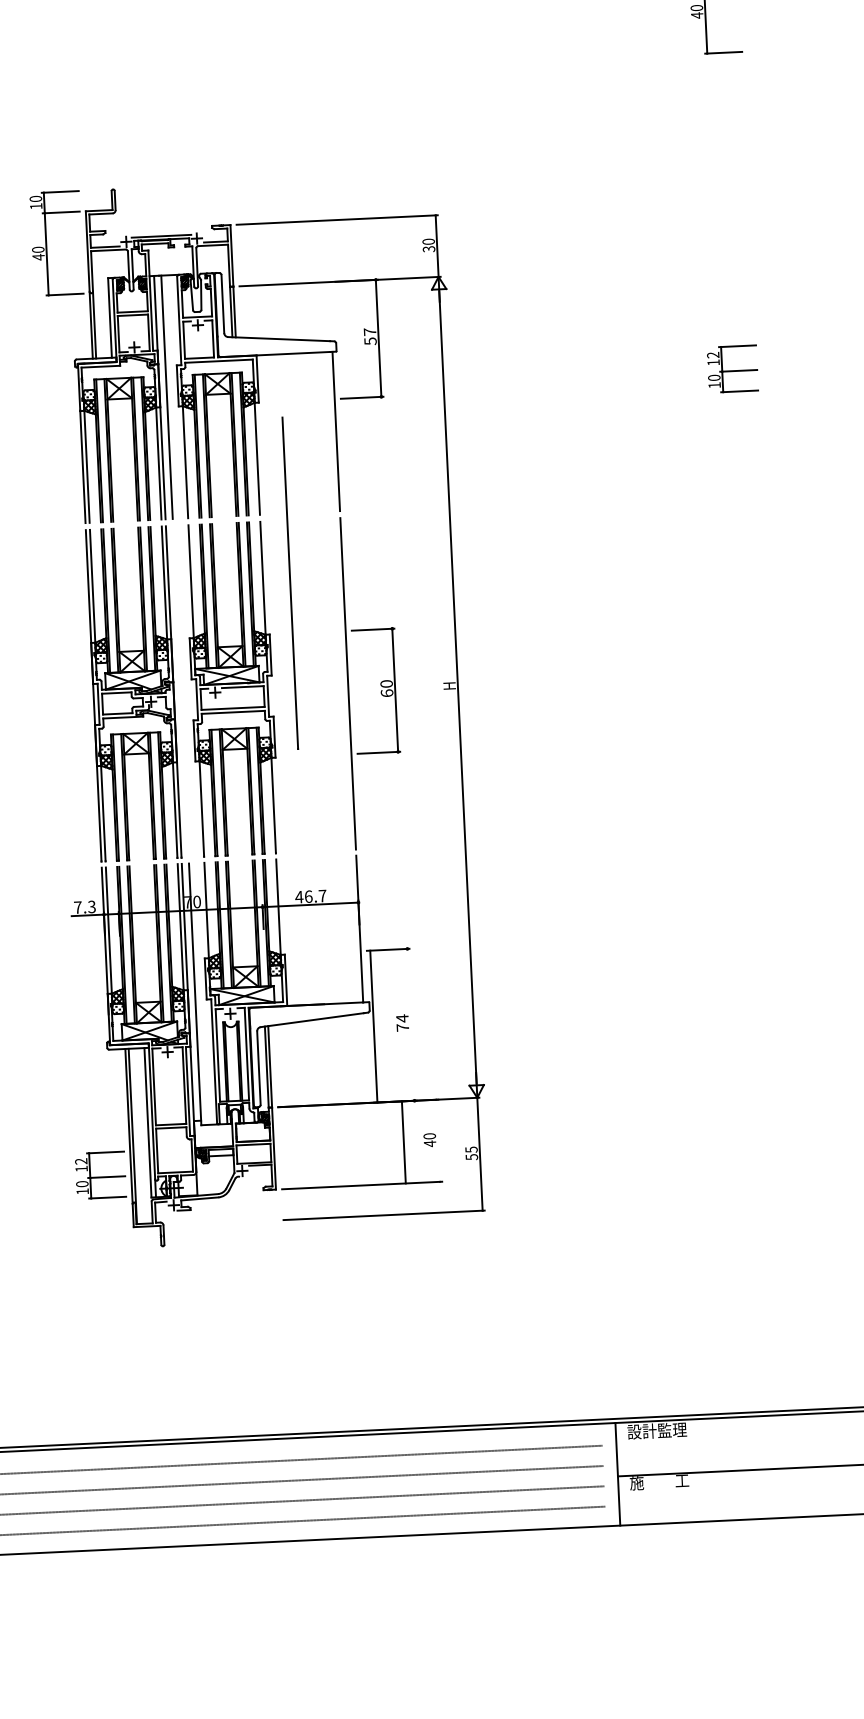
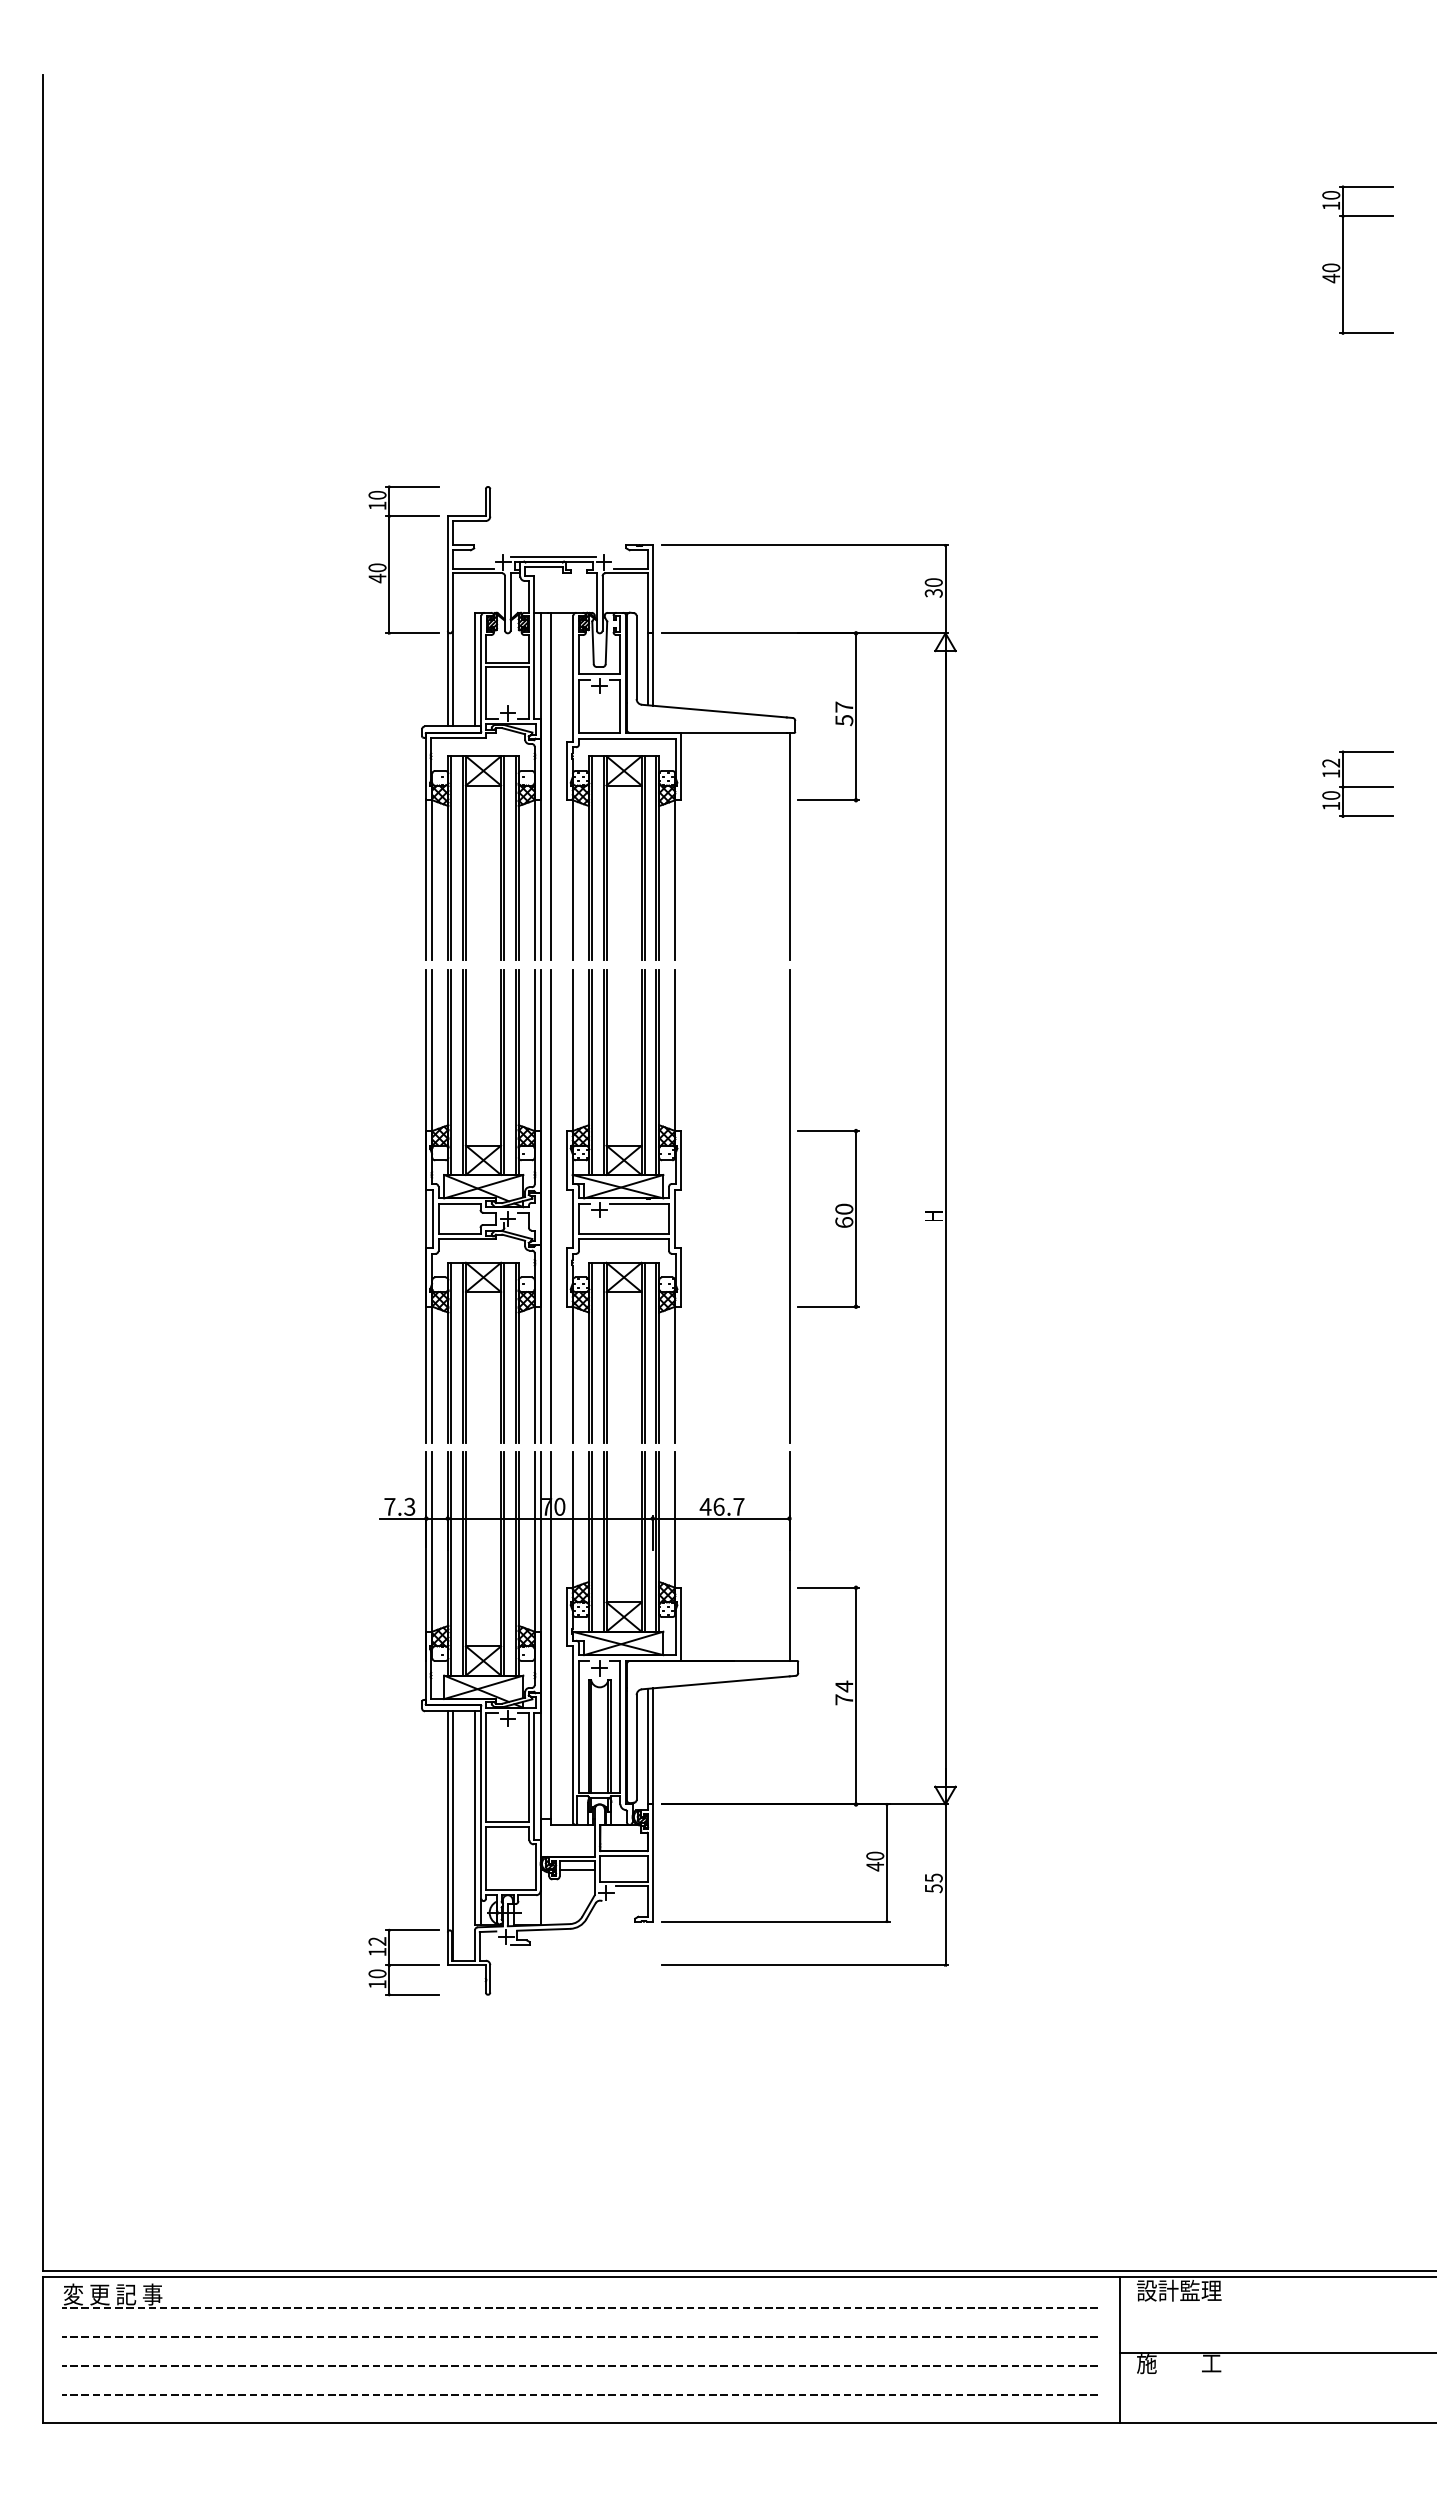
line: (290, 583) -> (550, 1206), moved
line: (374, 1026) -> (856, 1695), moved
line: (403, 1142) -> (886, 1862), moved
part: (100, 1175) -> (403, 1962), moved

